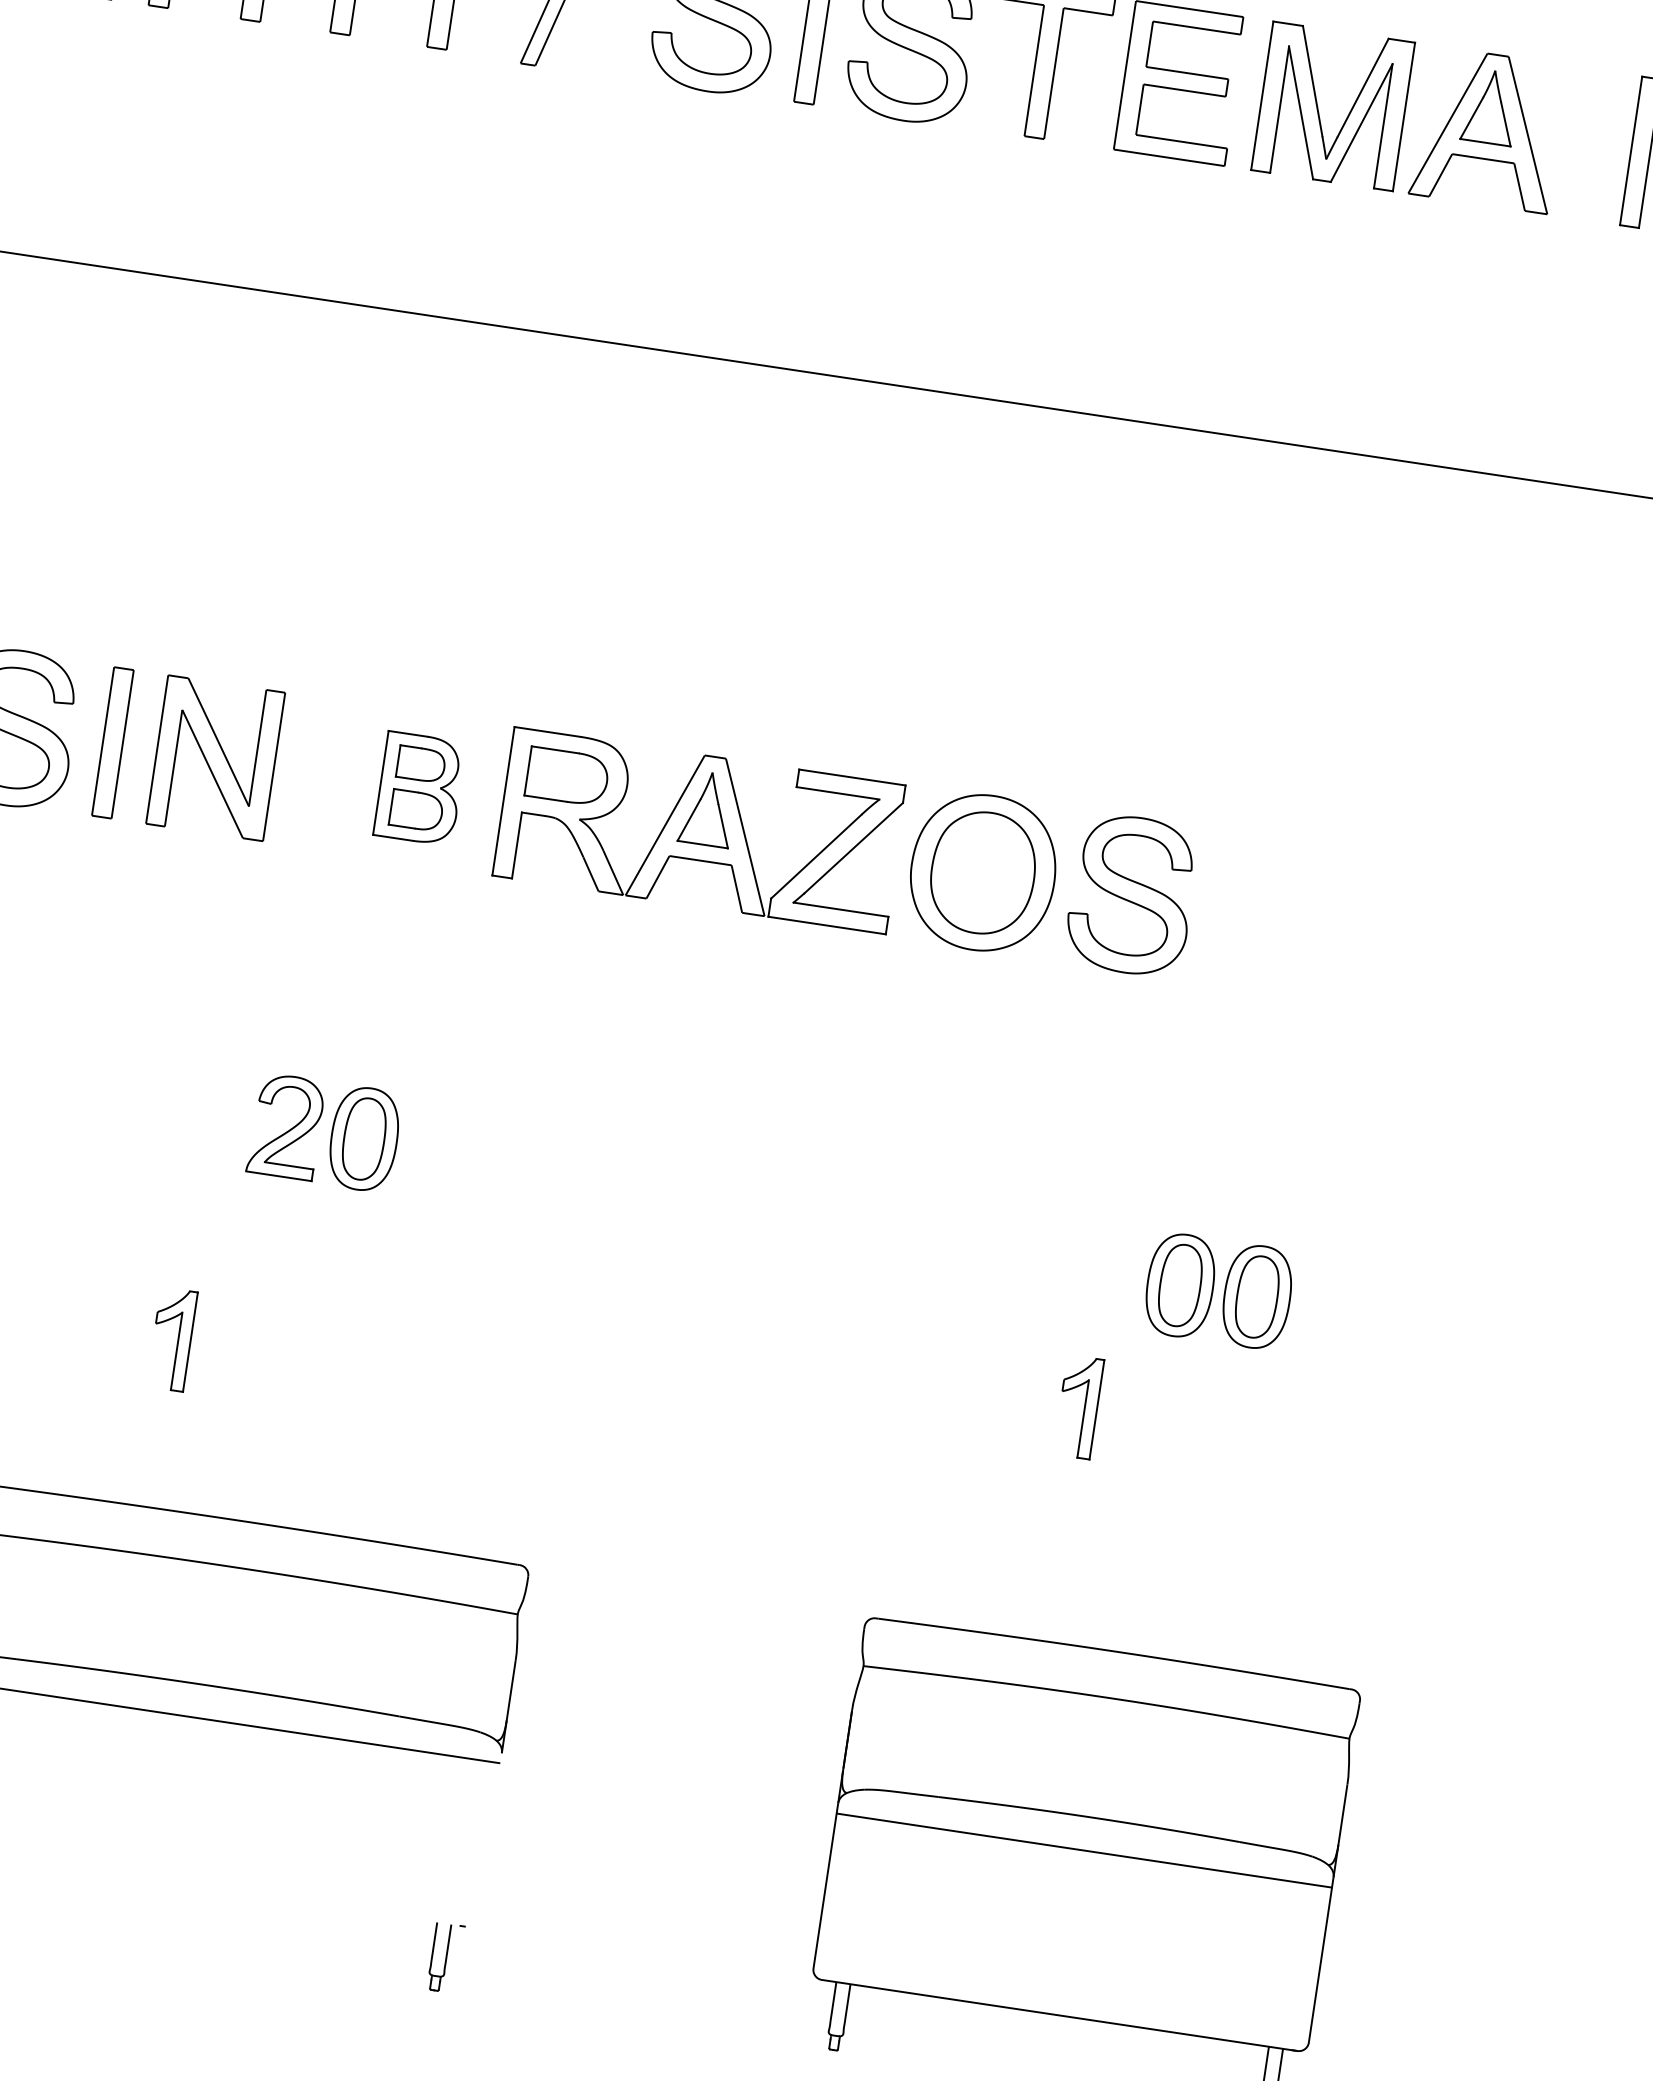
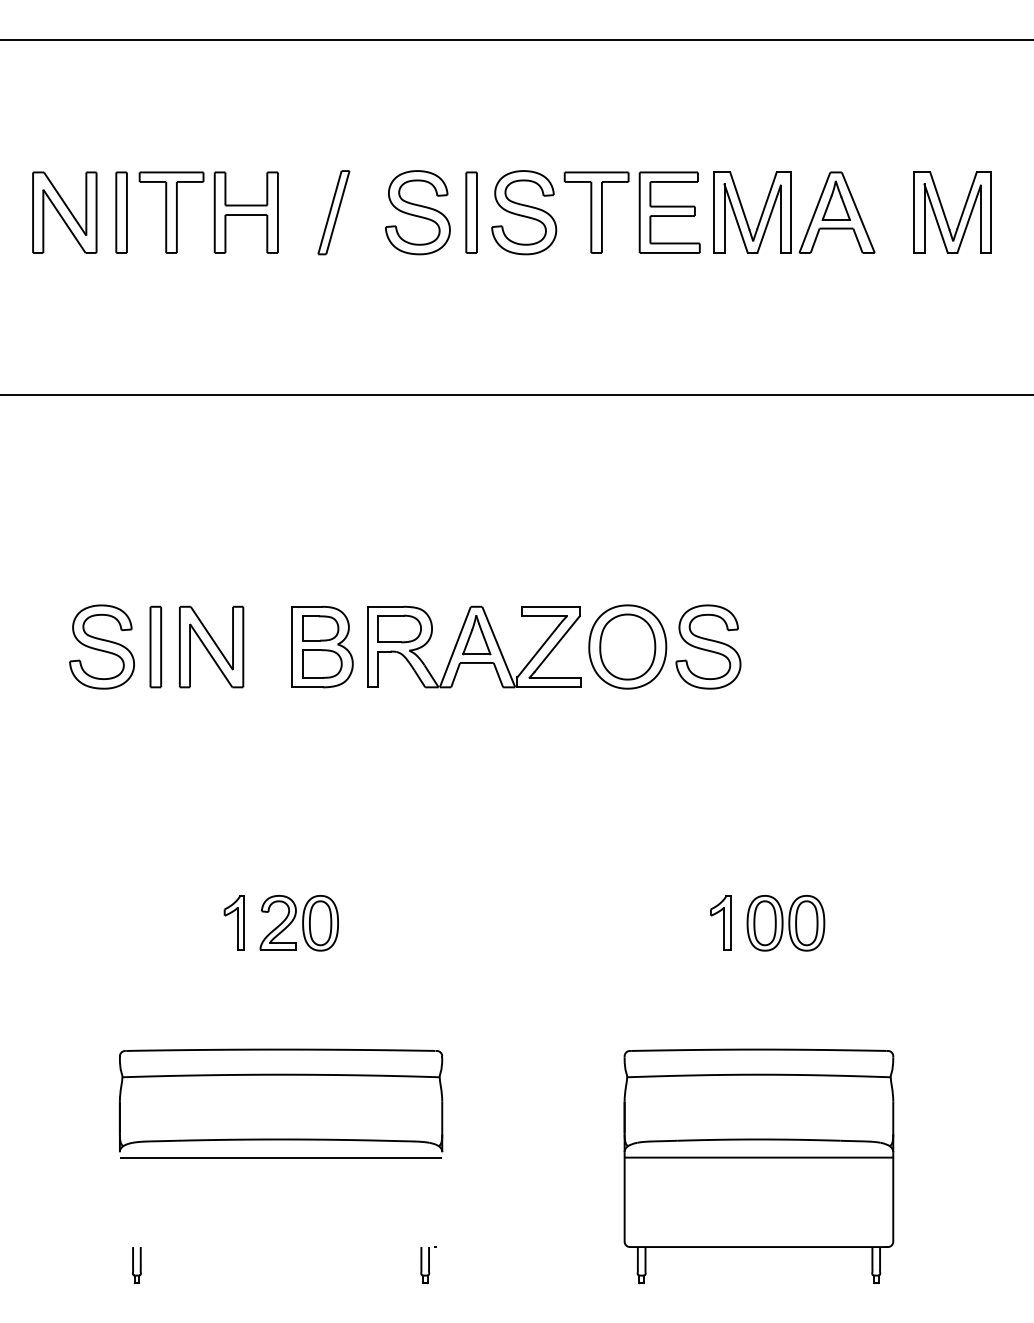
part: (420, 787) -> (322, 646), size x1.43
part: (323, 1133) -> (298, 923), moved
part: (1217, 1291) -> (785, 923), moved
part: (170, 1338) -> (233, 922), moved

